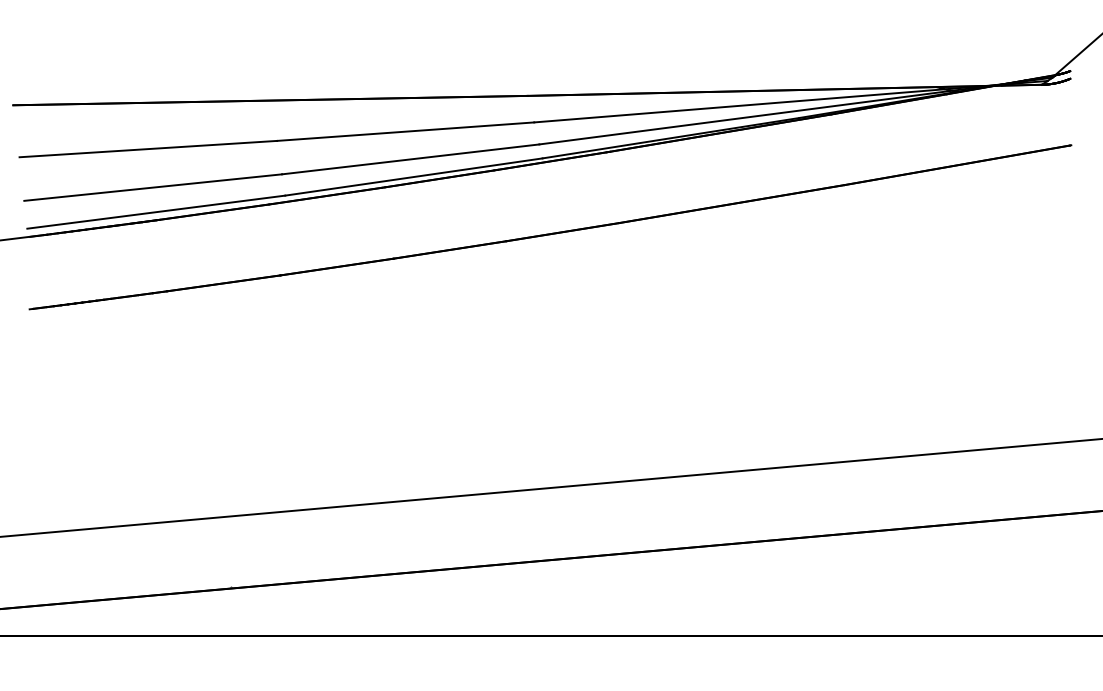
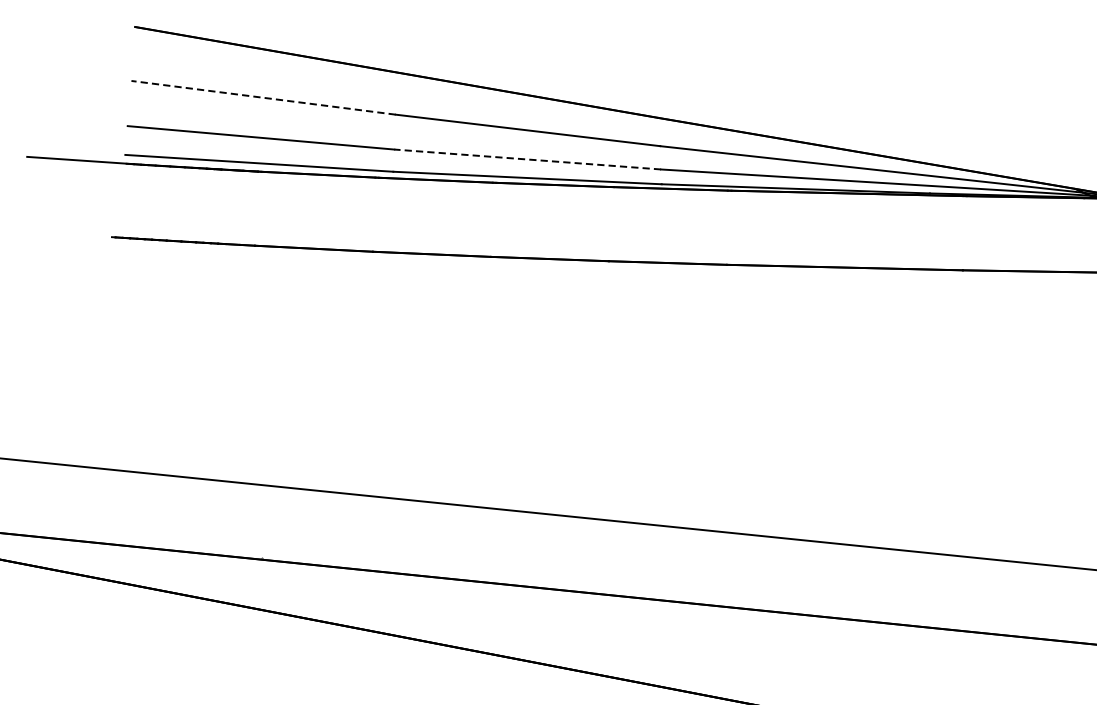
line: (148, 149) -> (263, 98), solid -> dashed
line: (410, 159) -> (527, 159), solid -> dashed

